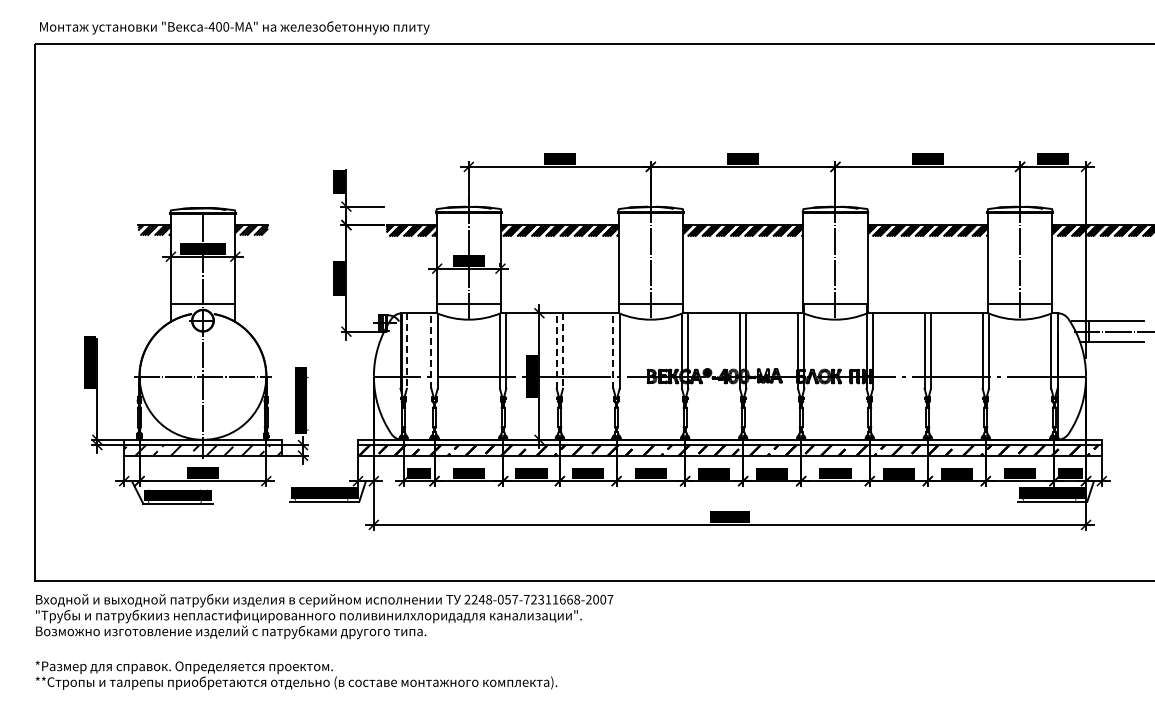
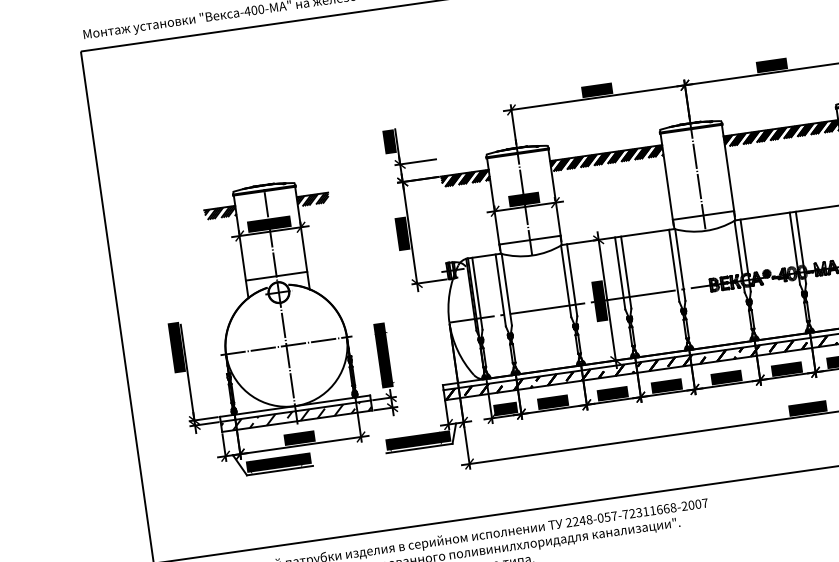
line: (406, 350) -> (476, 293), dashed -> solid
line: (431, 350) -> (500, 290), dashed -> solid
line: (556, 350) -> (619, 273), dashed -> solid
line: (563, 350) -> (626, 272), dashed -> solid
line: (613, 350) -> (674, 265), dashed -> solid

